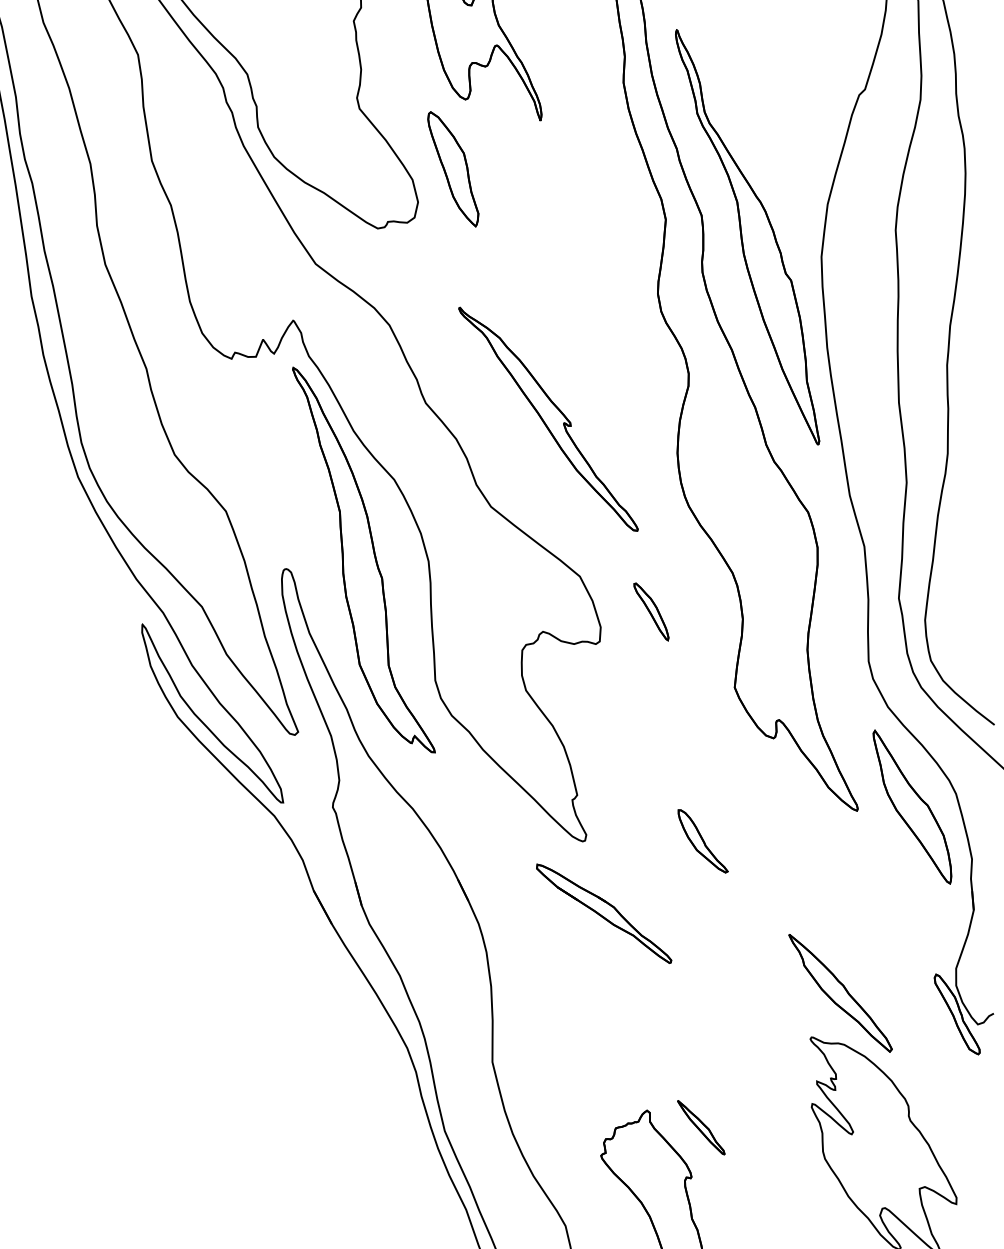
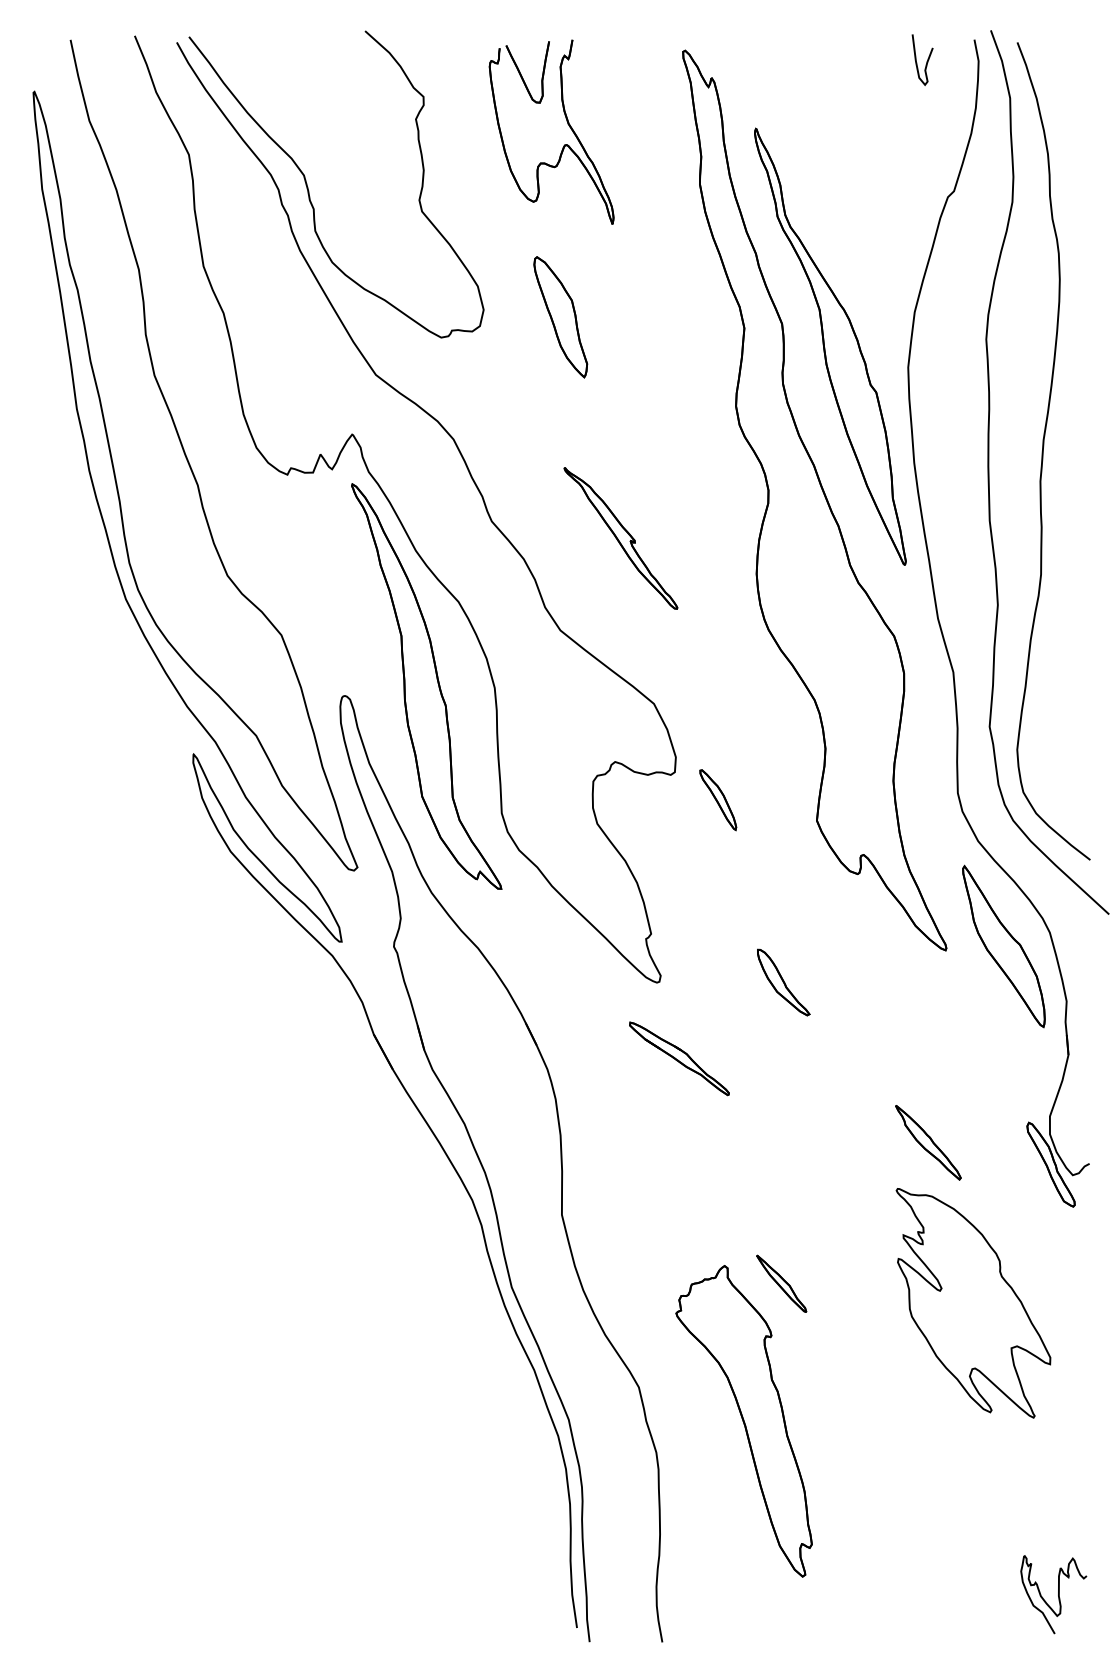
part: (453, 169) -> (560, 317), moved
part: (548, 419) -> (620, 538), size x0.6
part: (651, 612) -> (718, 800), moved
part: (604, 913) -> (679, 1058), size x0.7
part: (840, 993) -> (928, 1142), size x0.6

